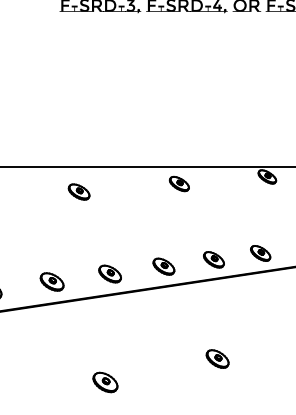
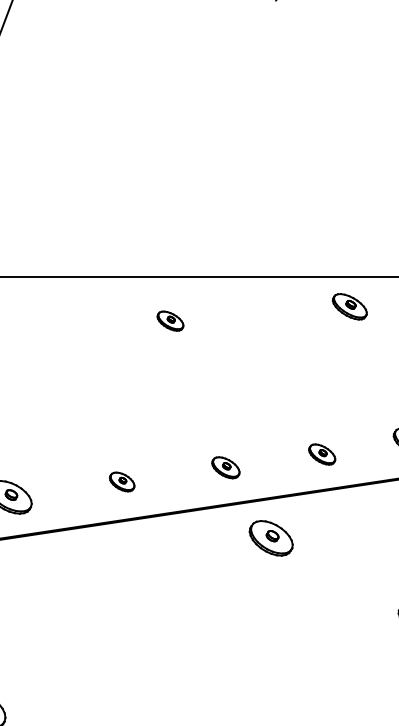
part: (78, 191) -> (169, 320), size x0.7
part: (163, 266) -> (321, 454), size x0.7
part: (109, 273) -> (224, 466), size x0.7
part: (51, 281) -> (121, 481), size x0.6
part: (105, 382) -> (271, 538), moved

